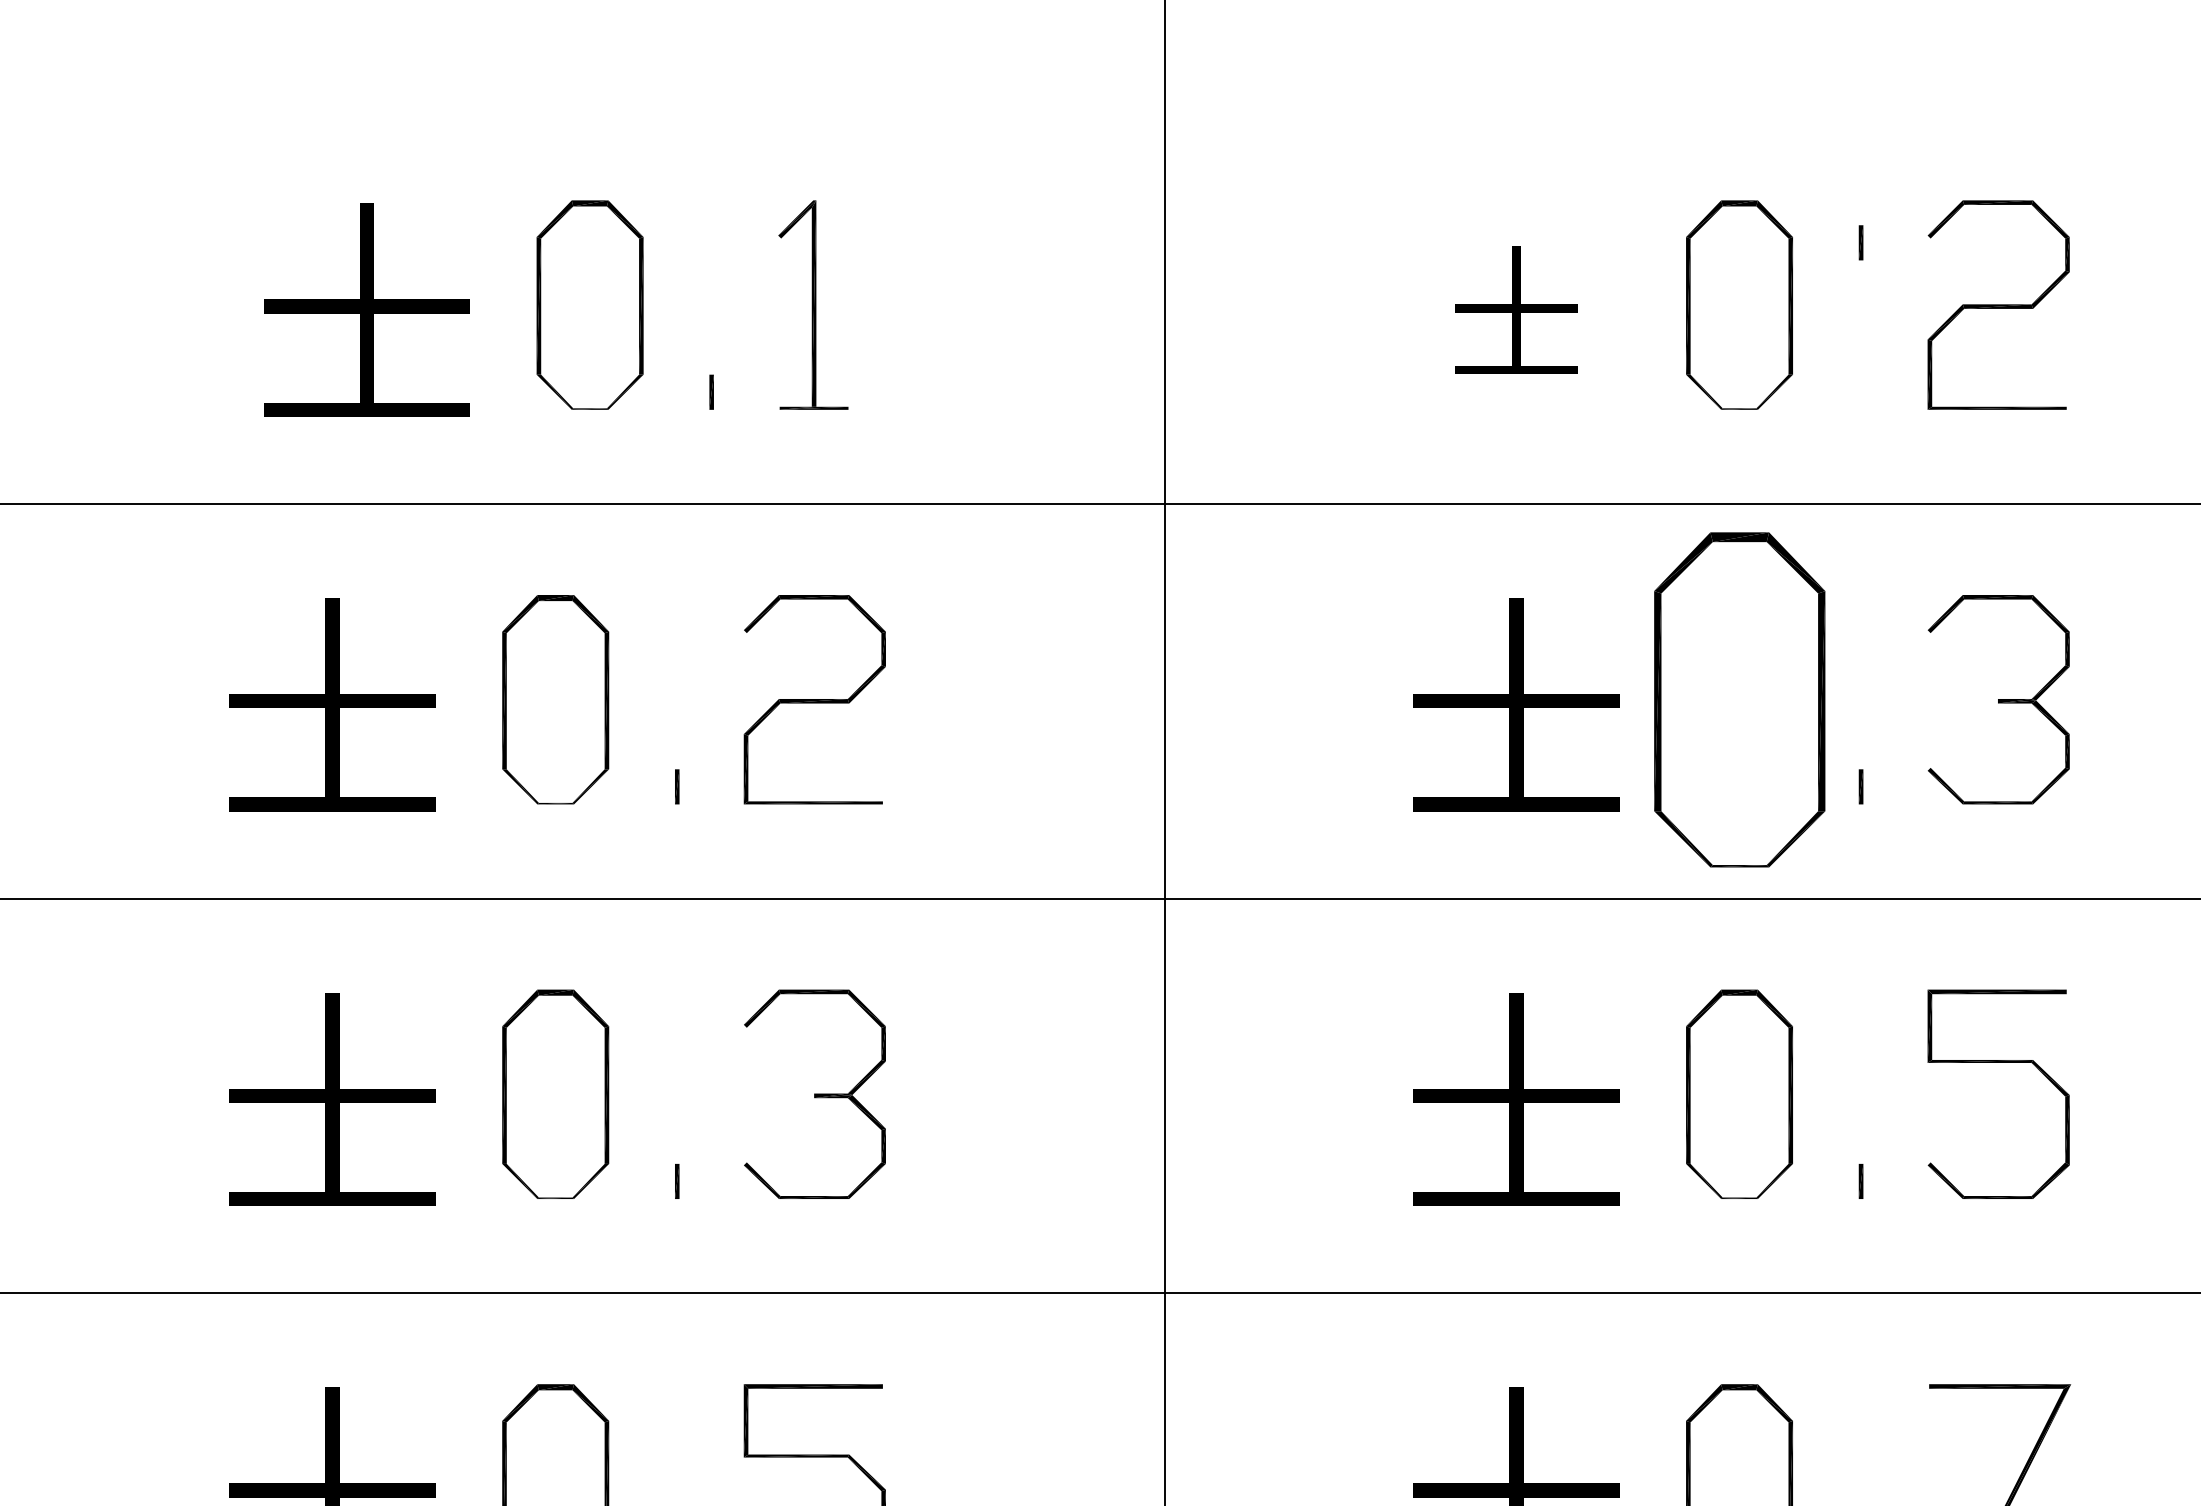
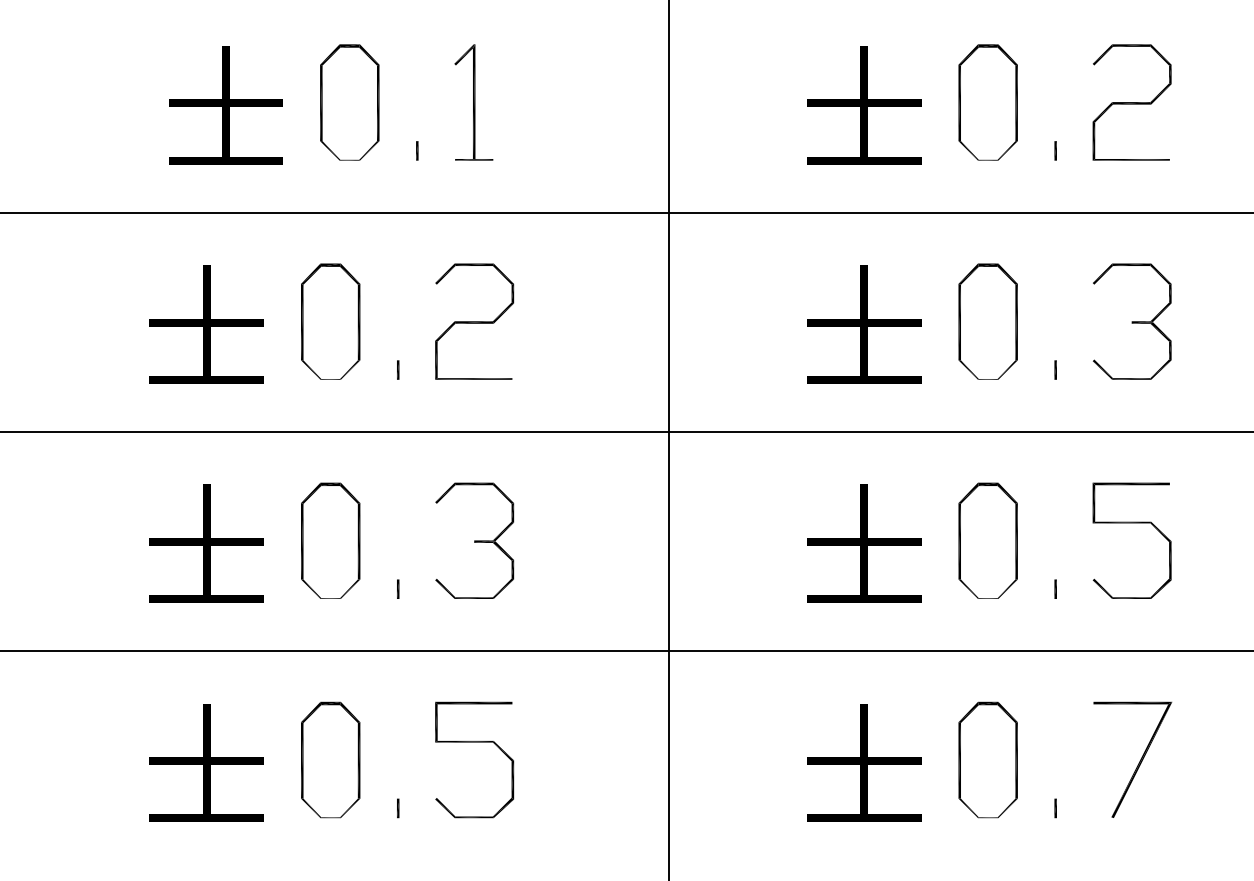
line: (1860, 242) -> (1055, 150), moved
part: (1516, 310) -> (864, 105), size x1.67
part: (1738, 699) -> (987, 321), size x0.62

